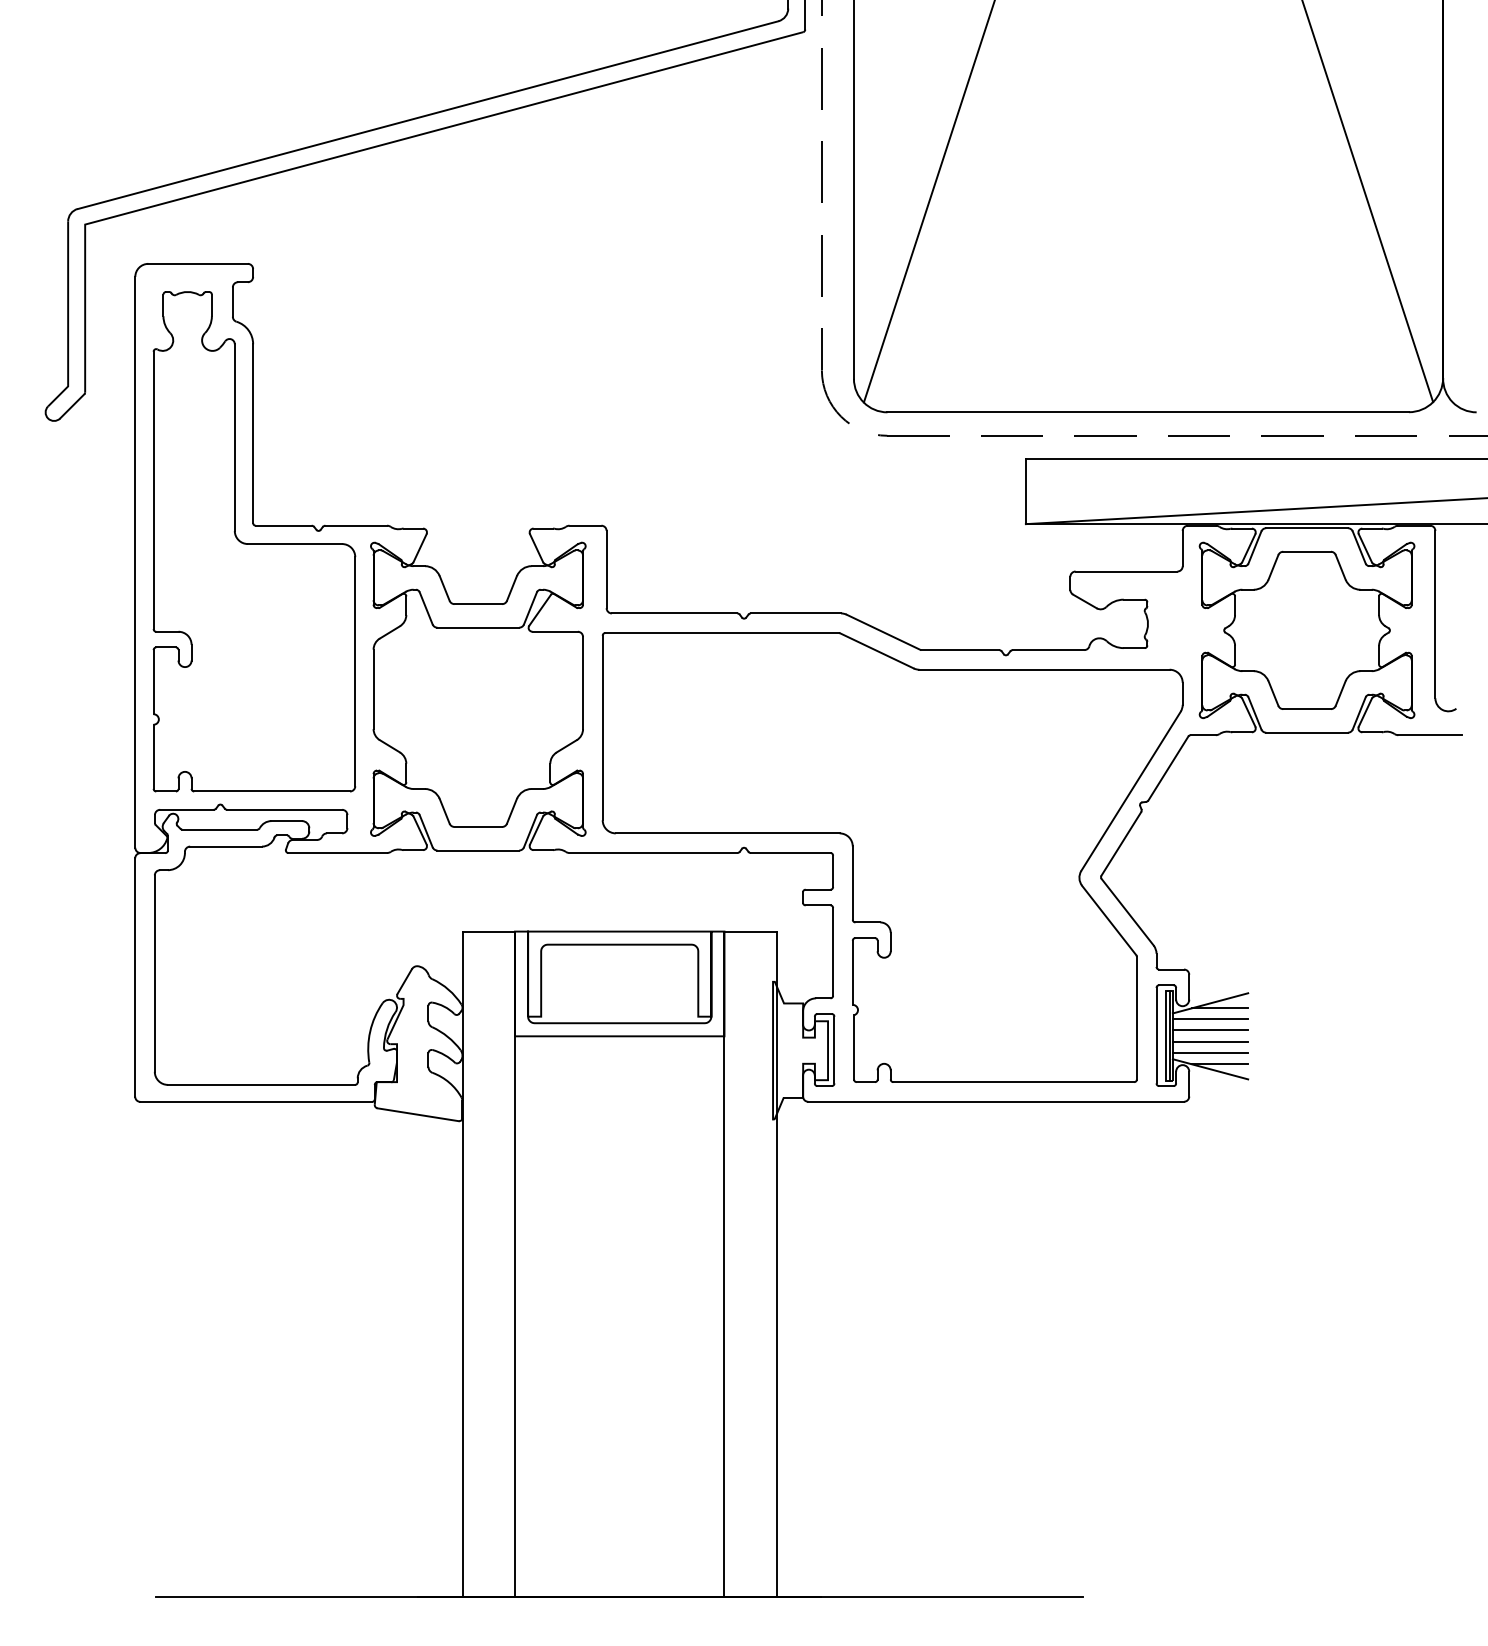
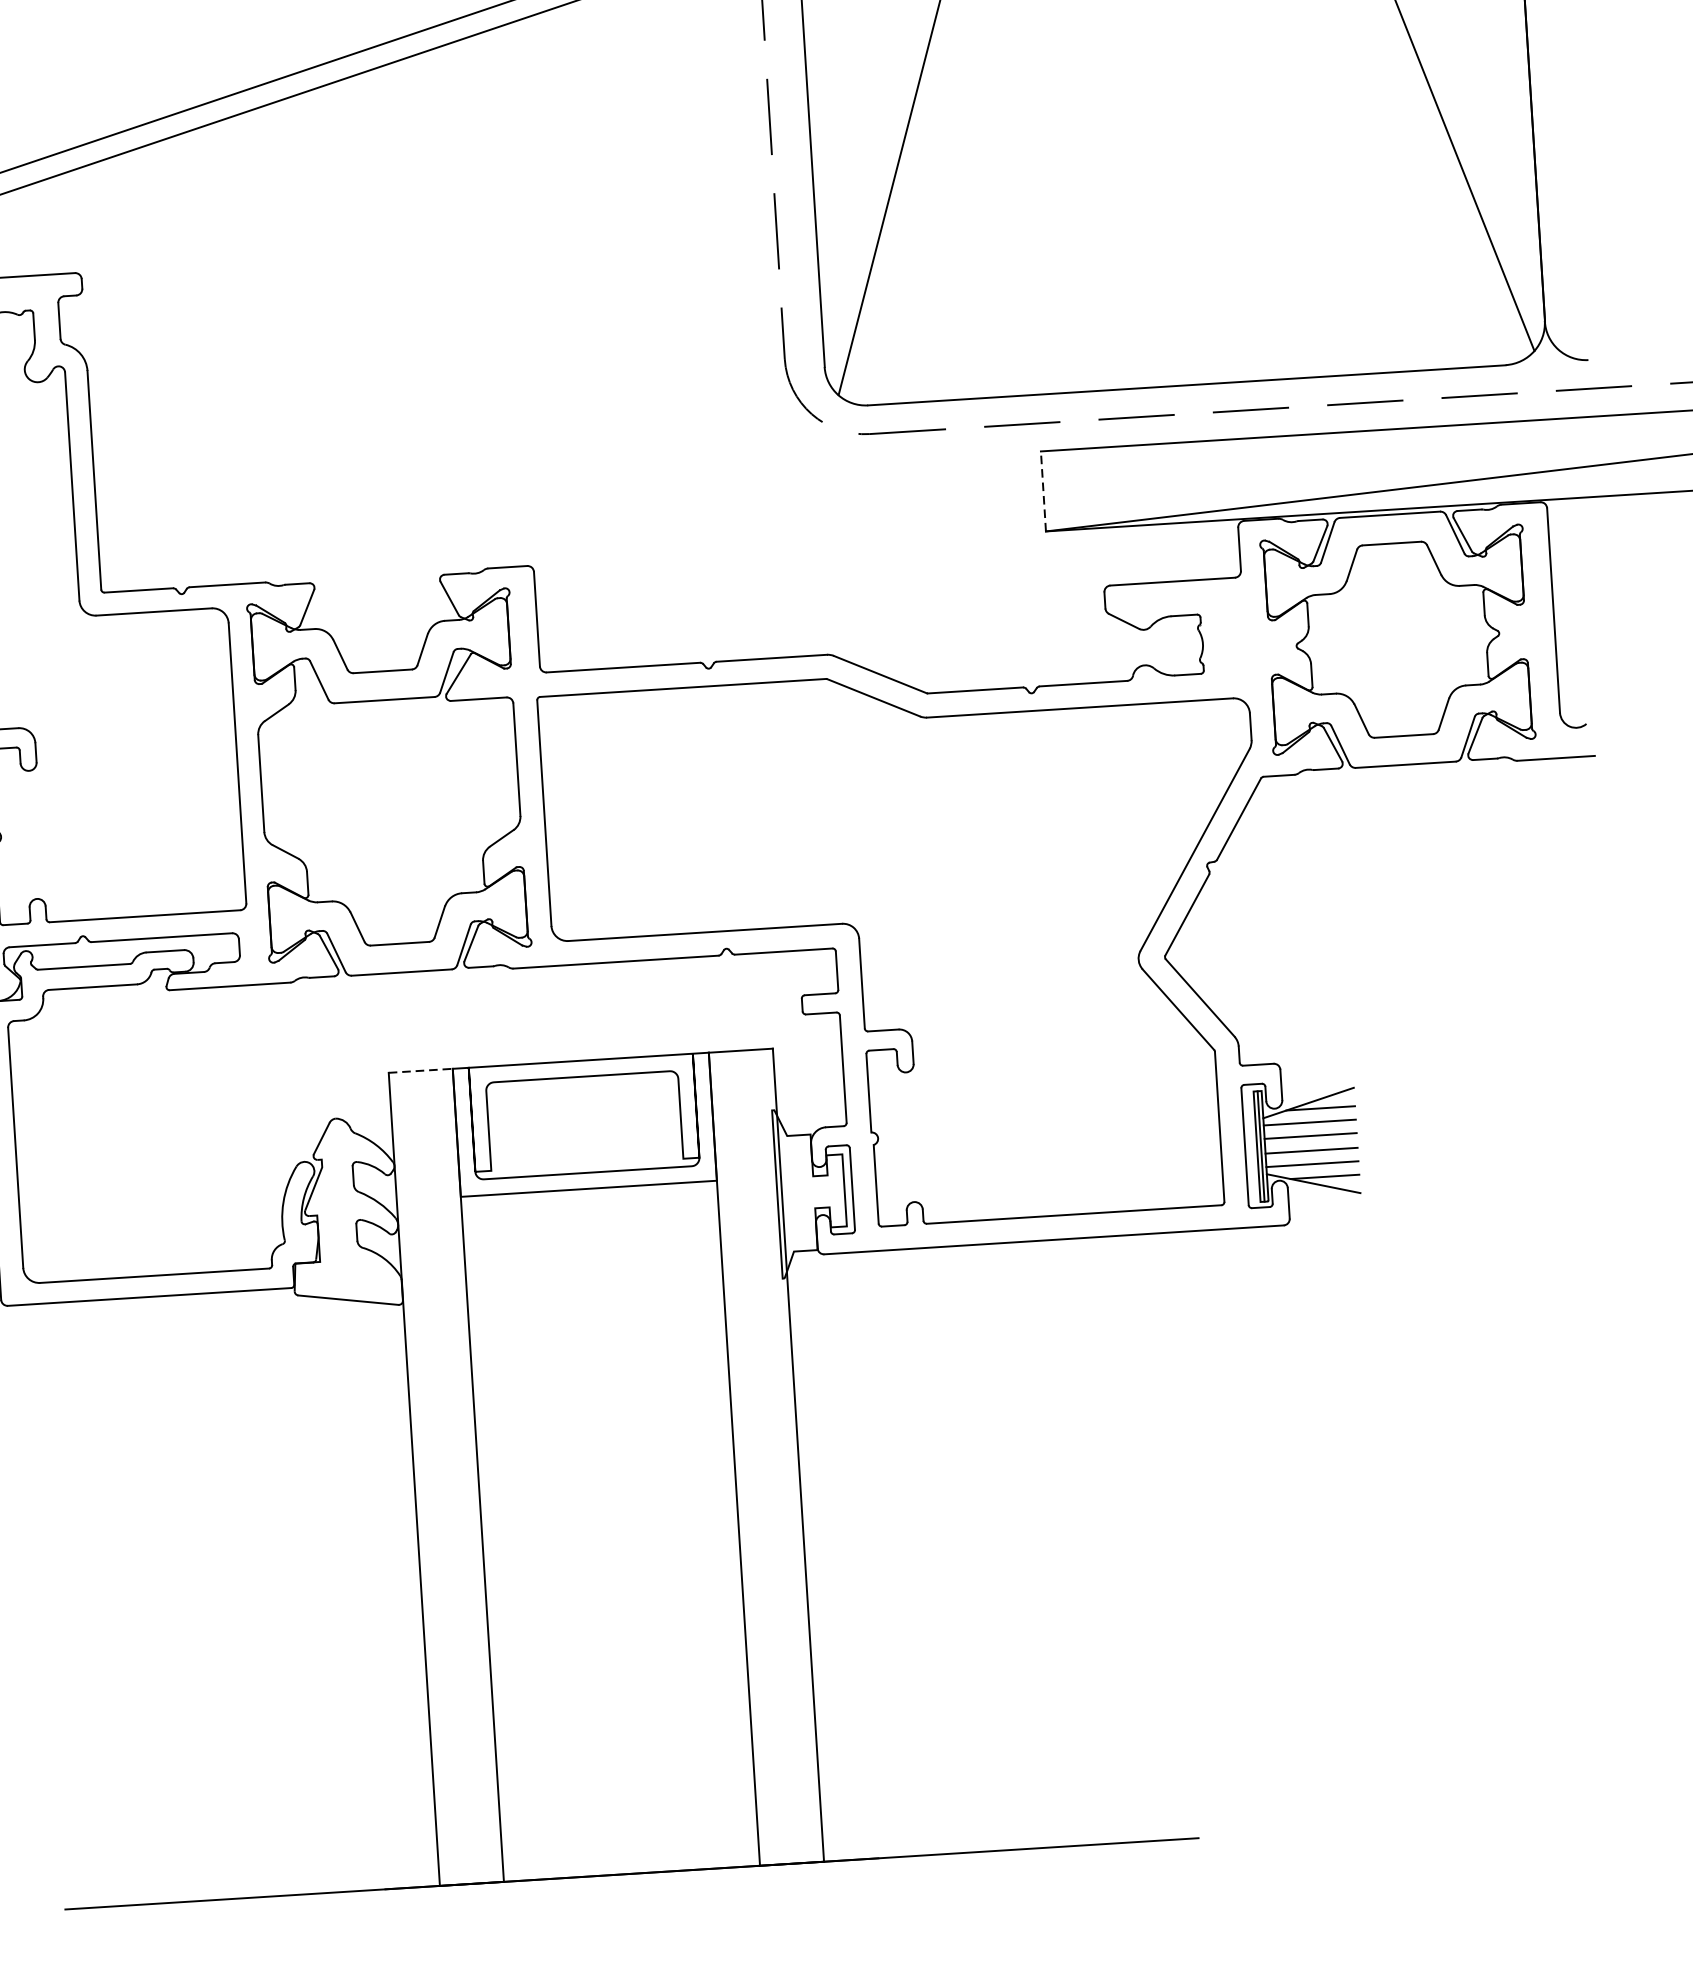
line: (1025, 491) -> (1043, 491), solid -> dashed
line: (489, 931) -> (421, 1070), solid -> dashed

